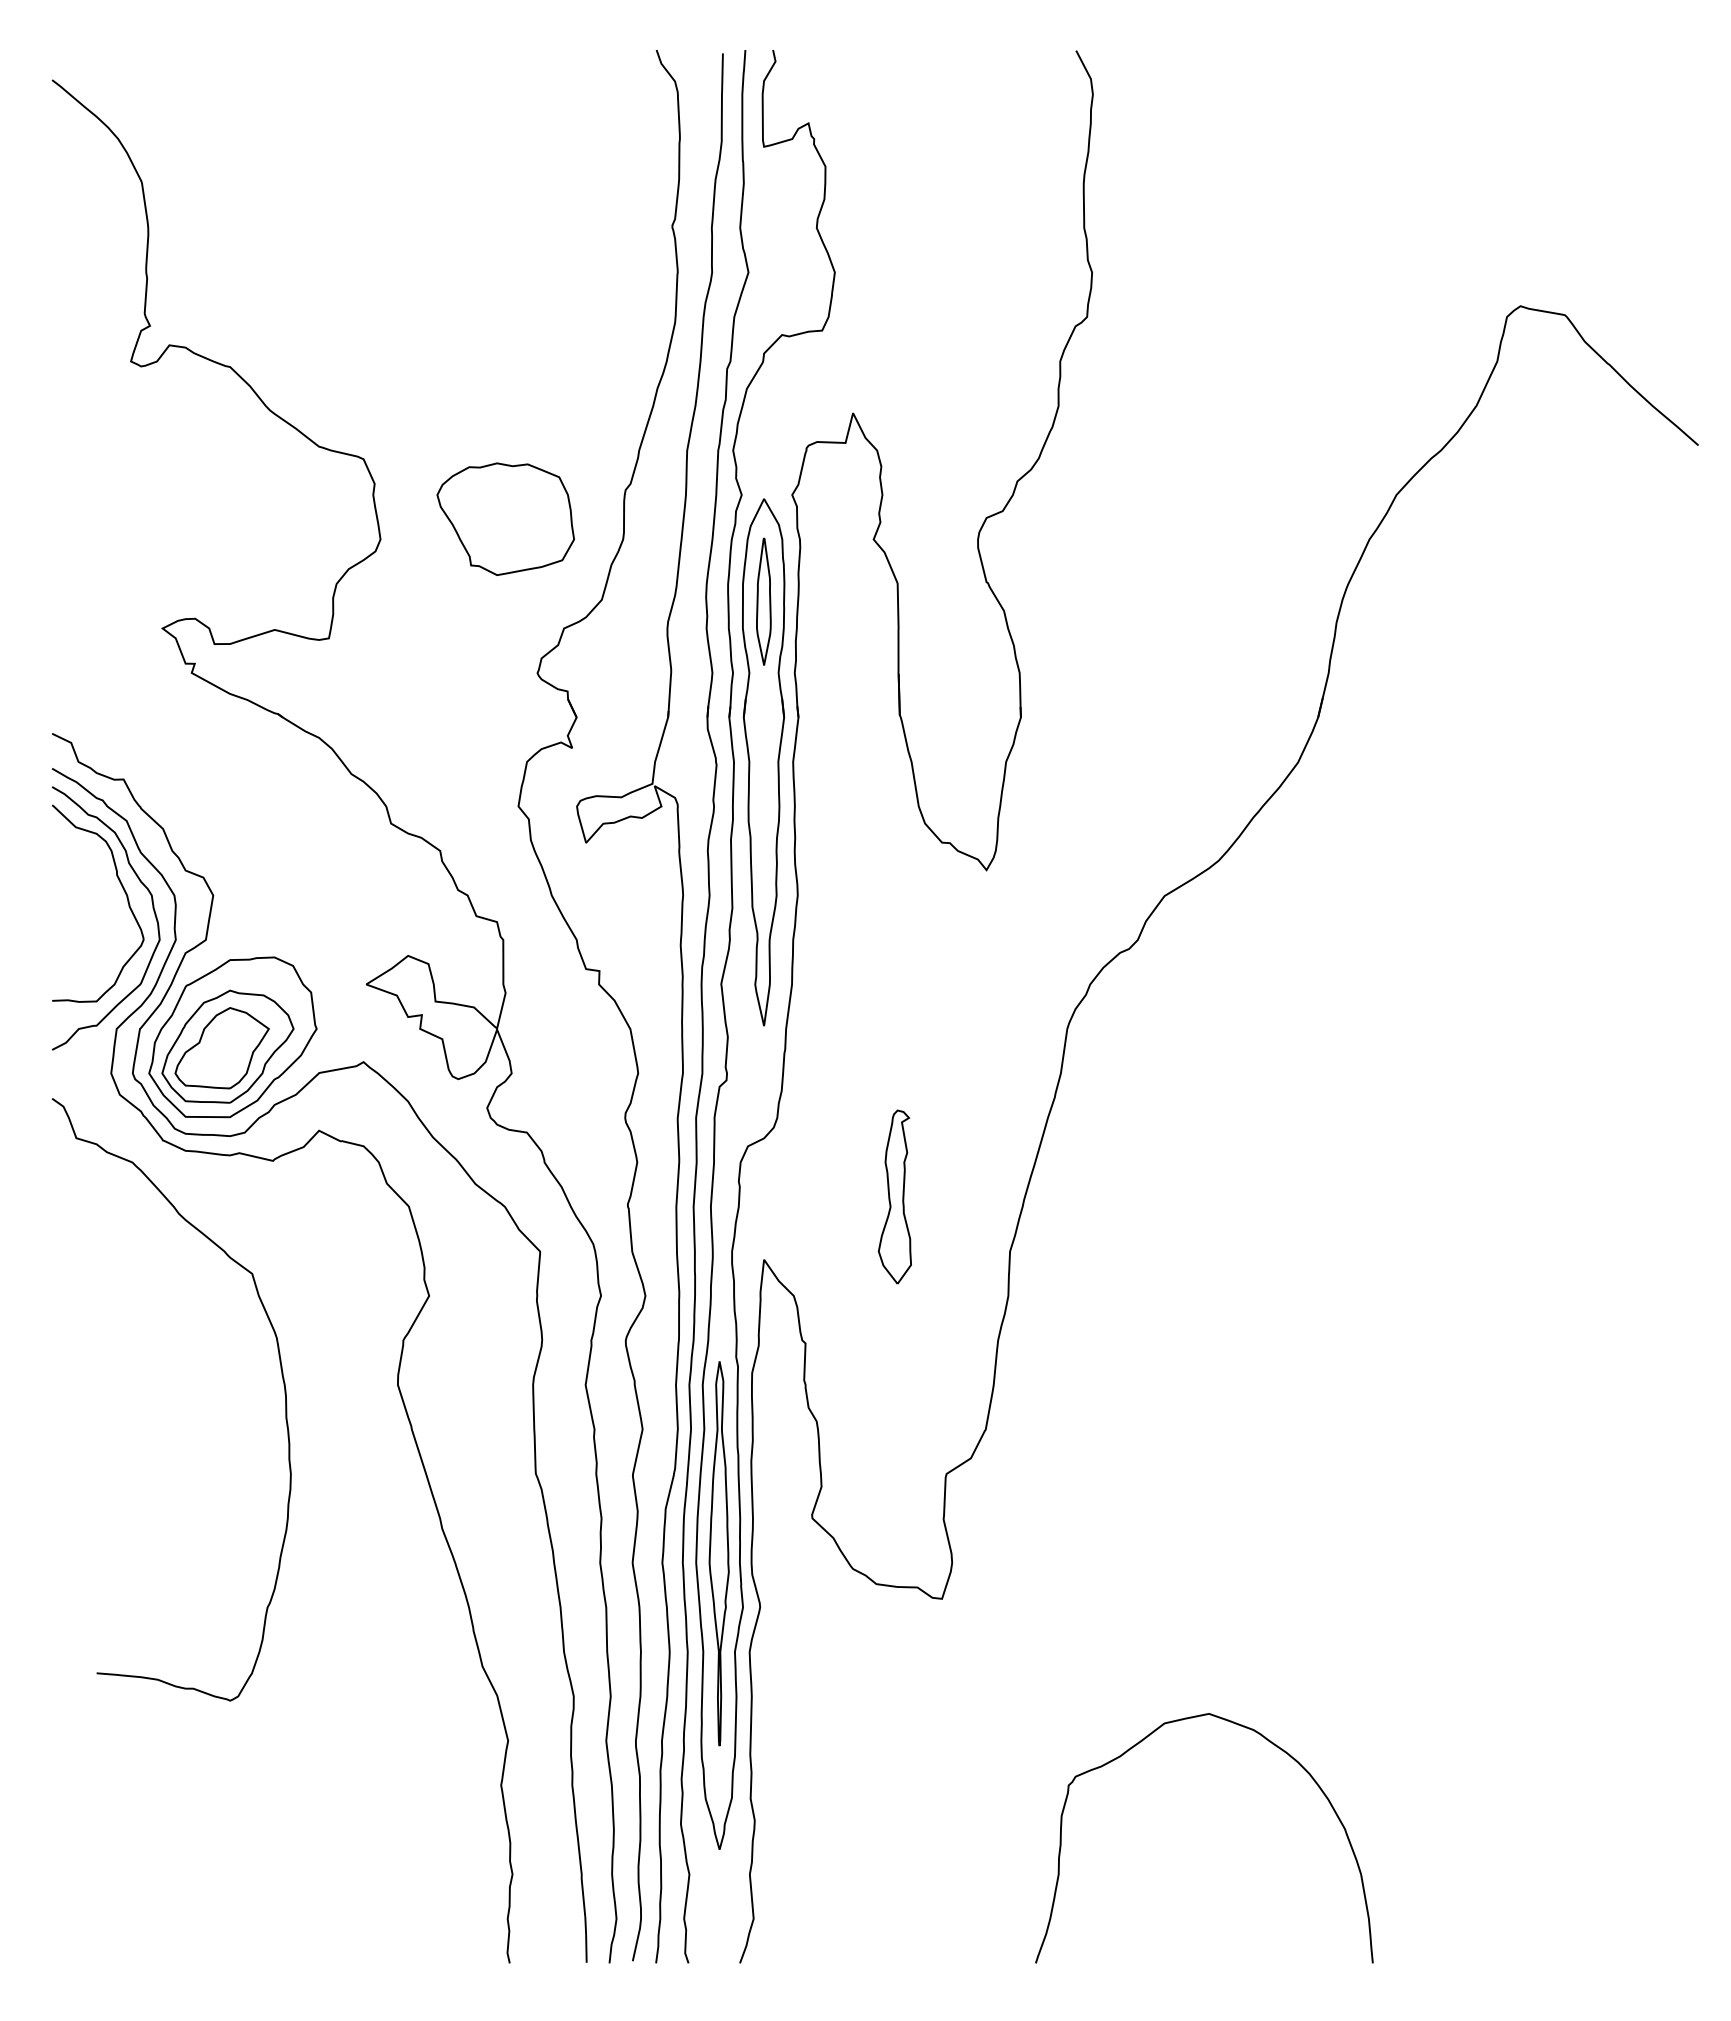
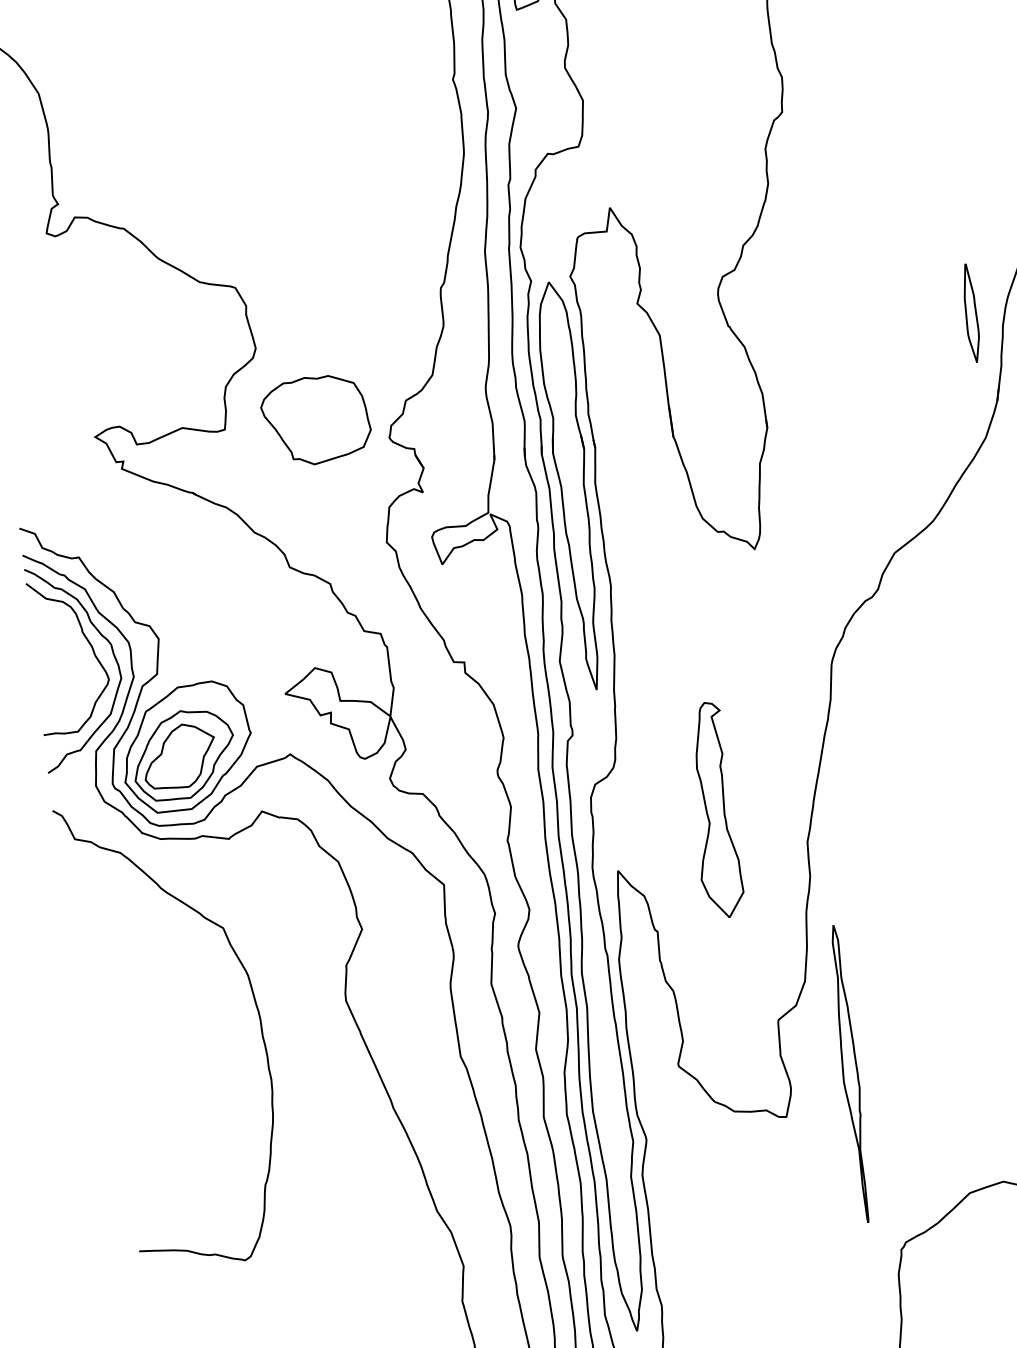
part: (505, 518) -> (315, 419), moved
part: (763, 601) -> (970, 313), moved
part: (894, 1196) -> (713, 810), size x1.6
part: (718, 1553) -> (849, 1073), moved

